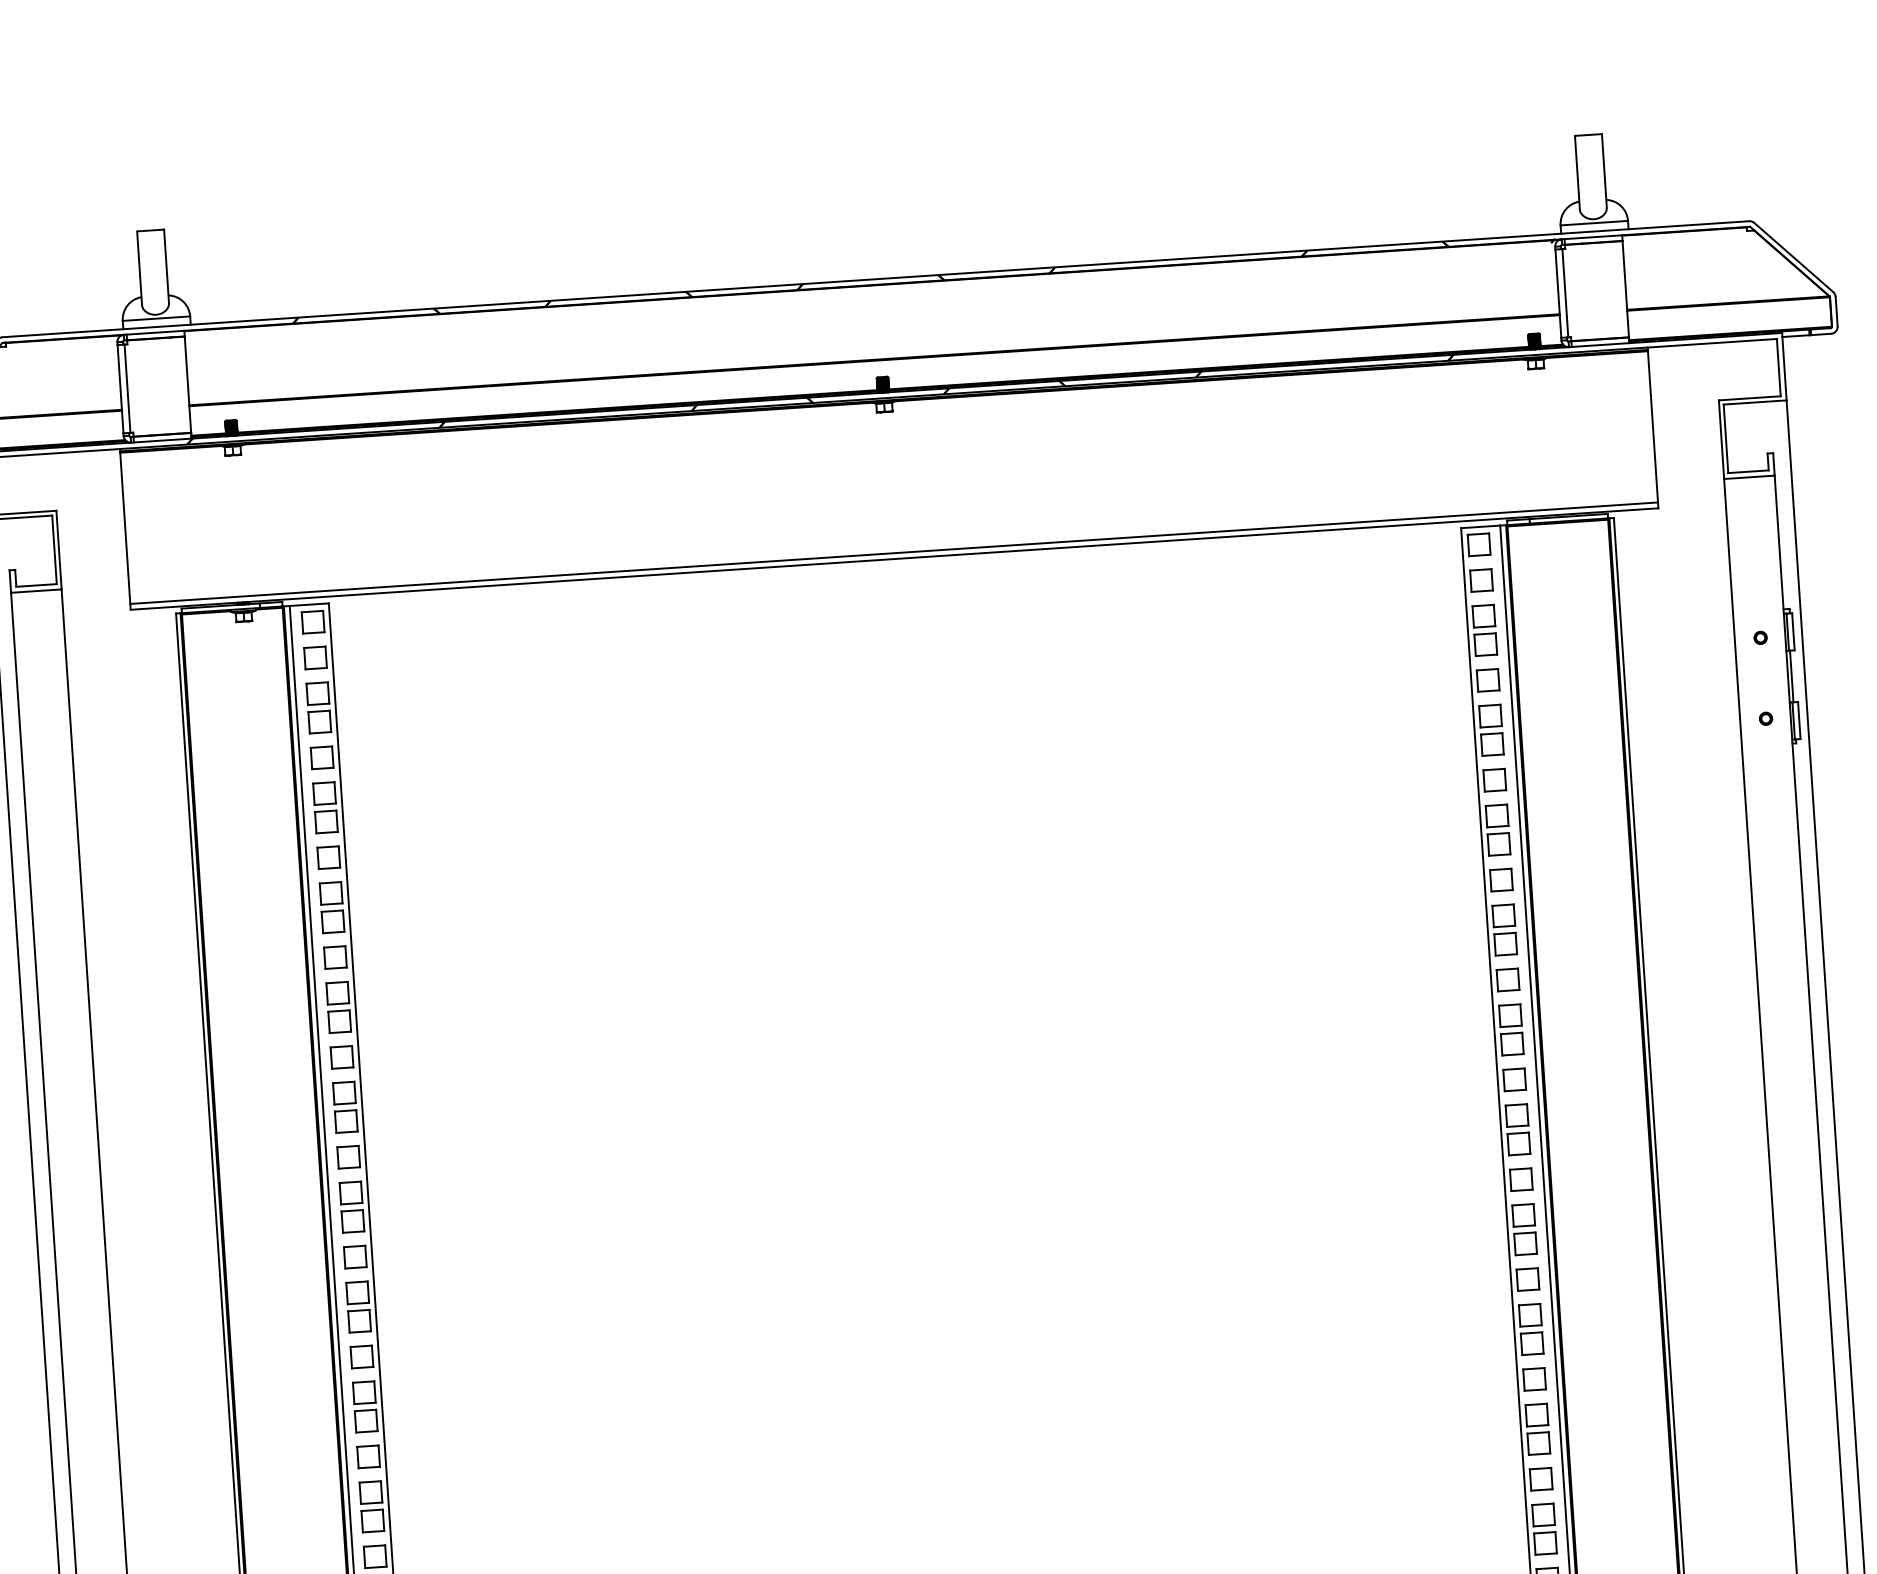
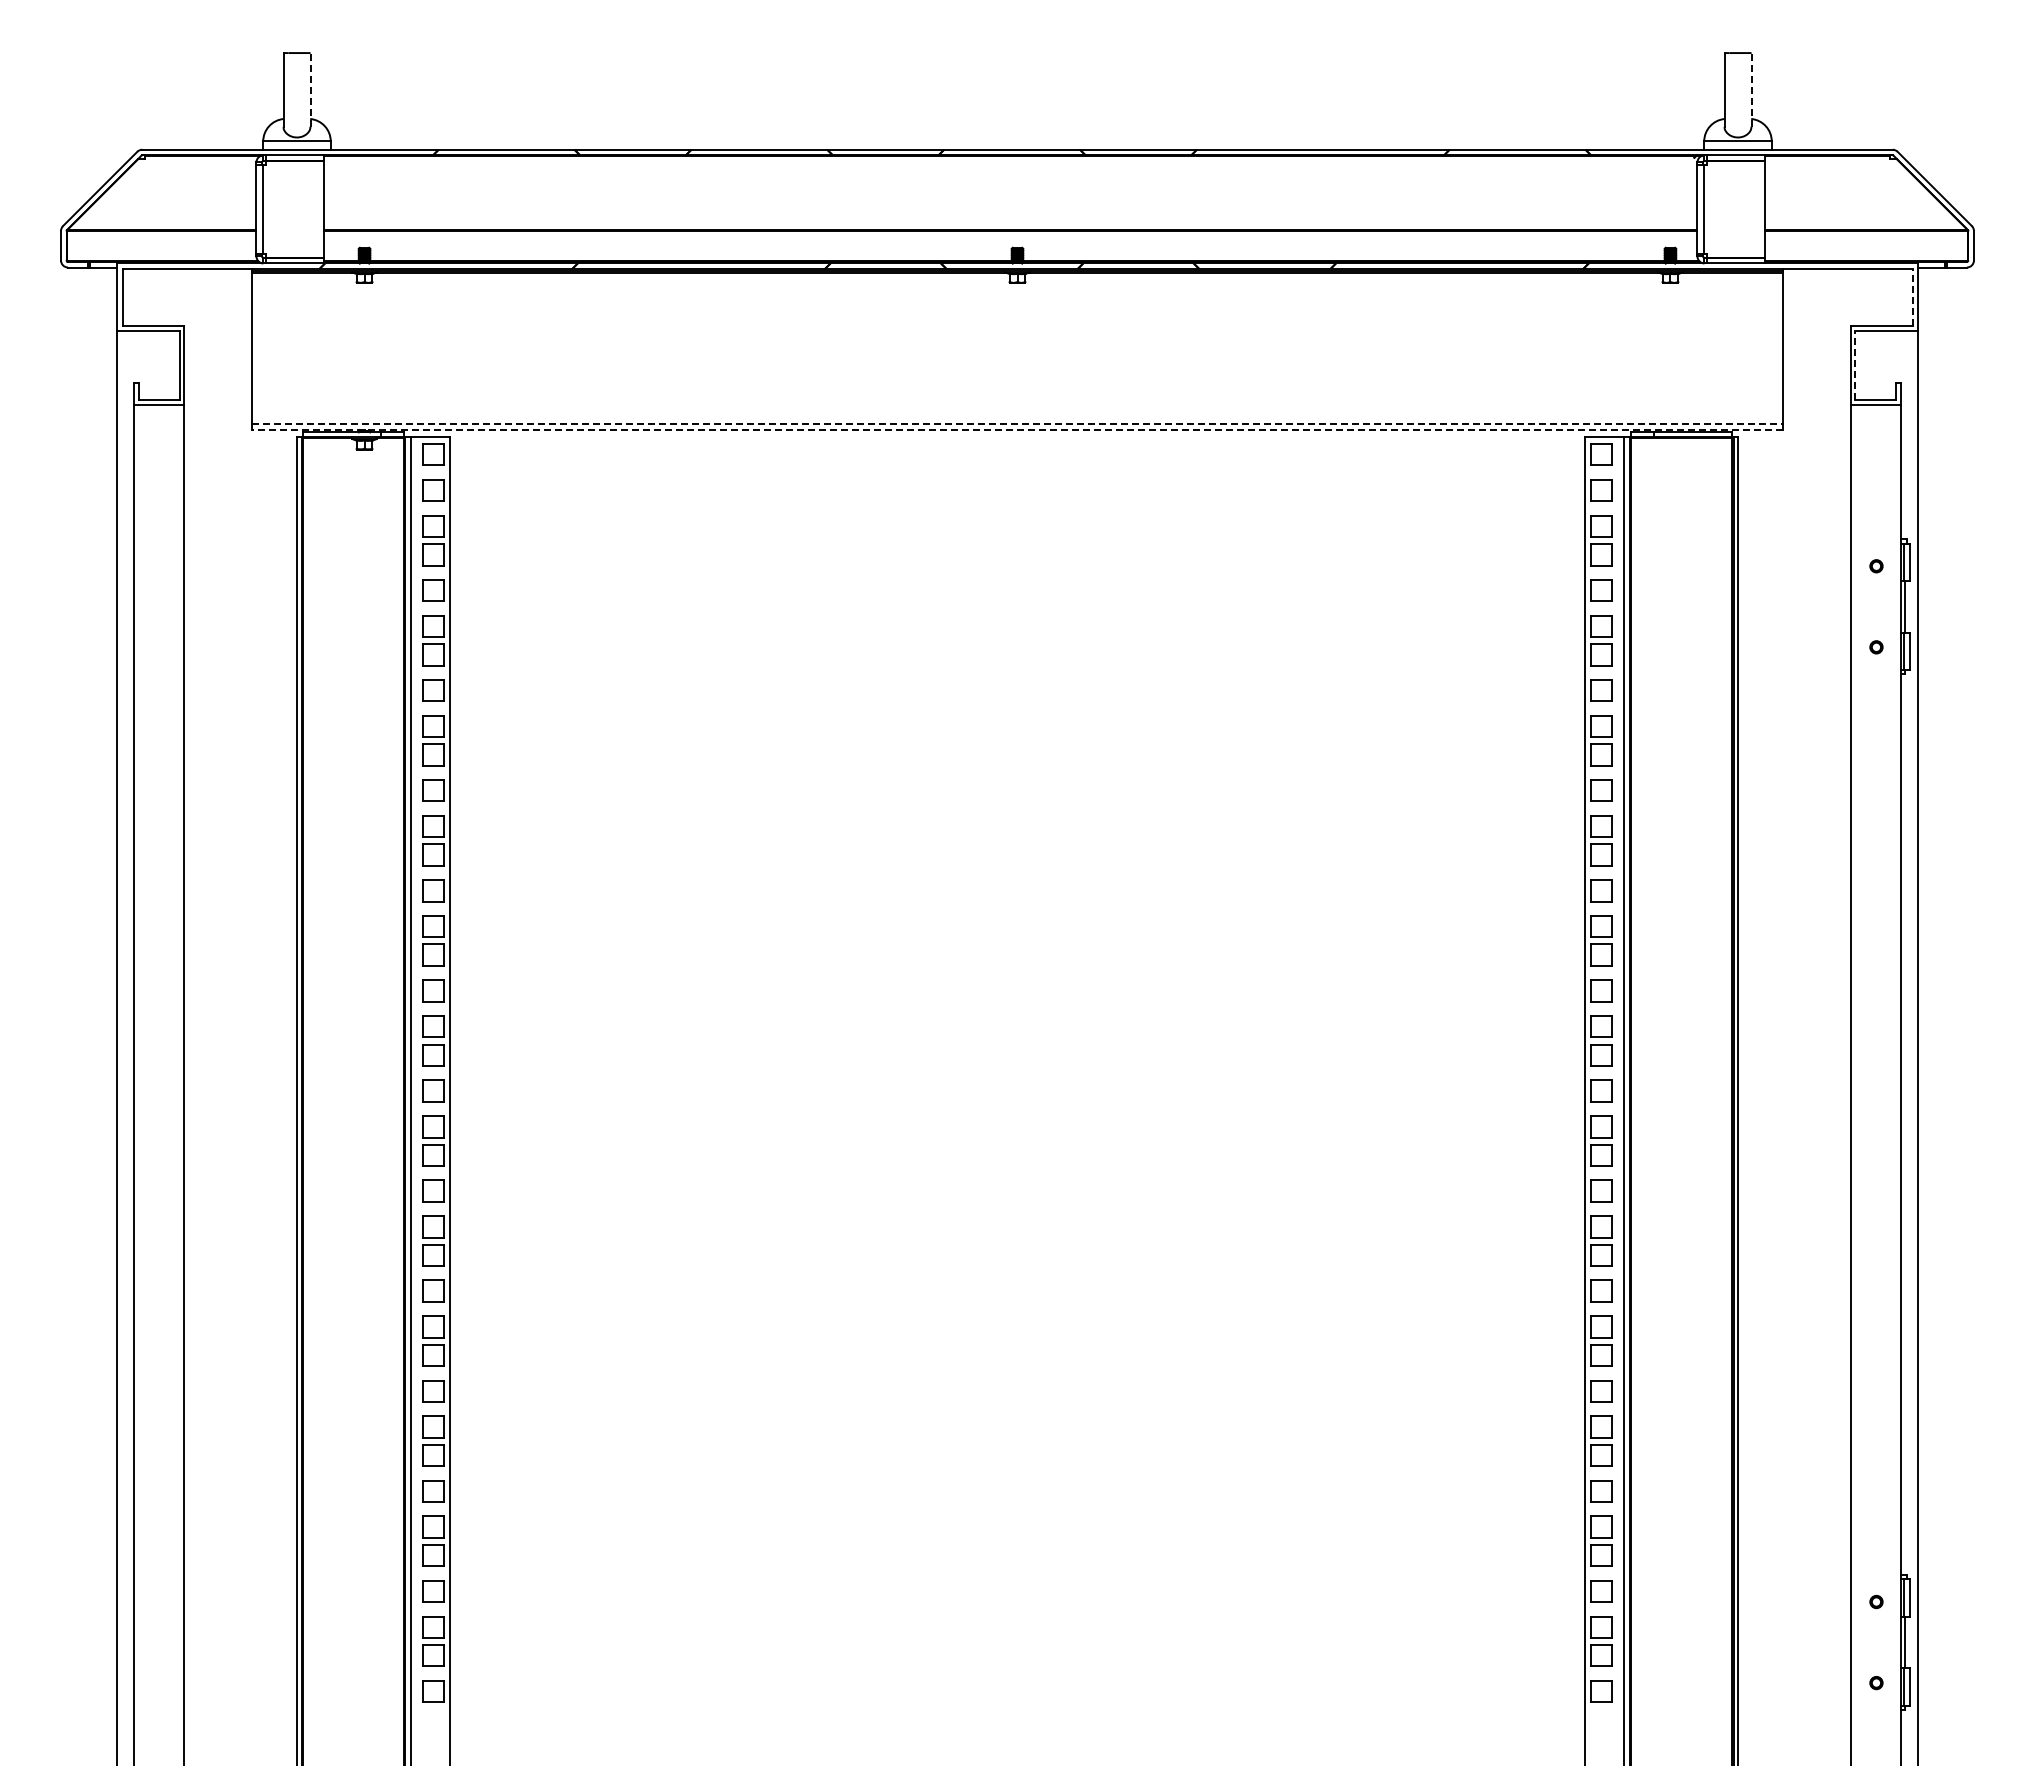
line: (1604, 170) -> (1751, 89), solid -> dashed
line: (166, 265) -> (310, 89), solid -> dashed
line: (1778, 367) -> (1912, 297), solid -> dashed
line: (1726, 437) -> (1855, 364), solid -> dashed
line: (894, 553) -> (1017, 424), solid -> dashed
line: (894, 559) -> (1017, 430), solid -> dashed

